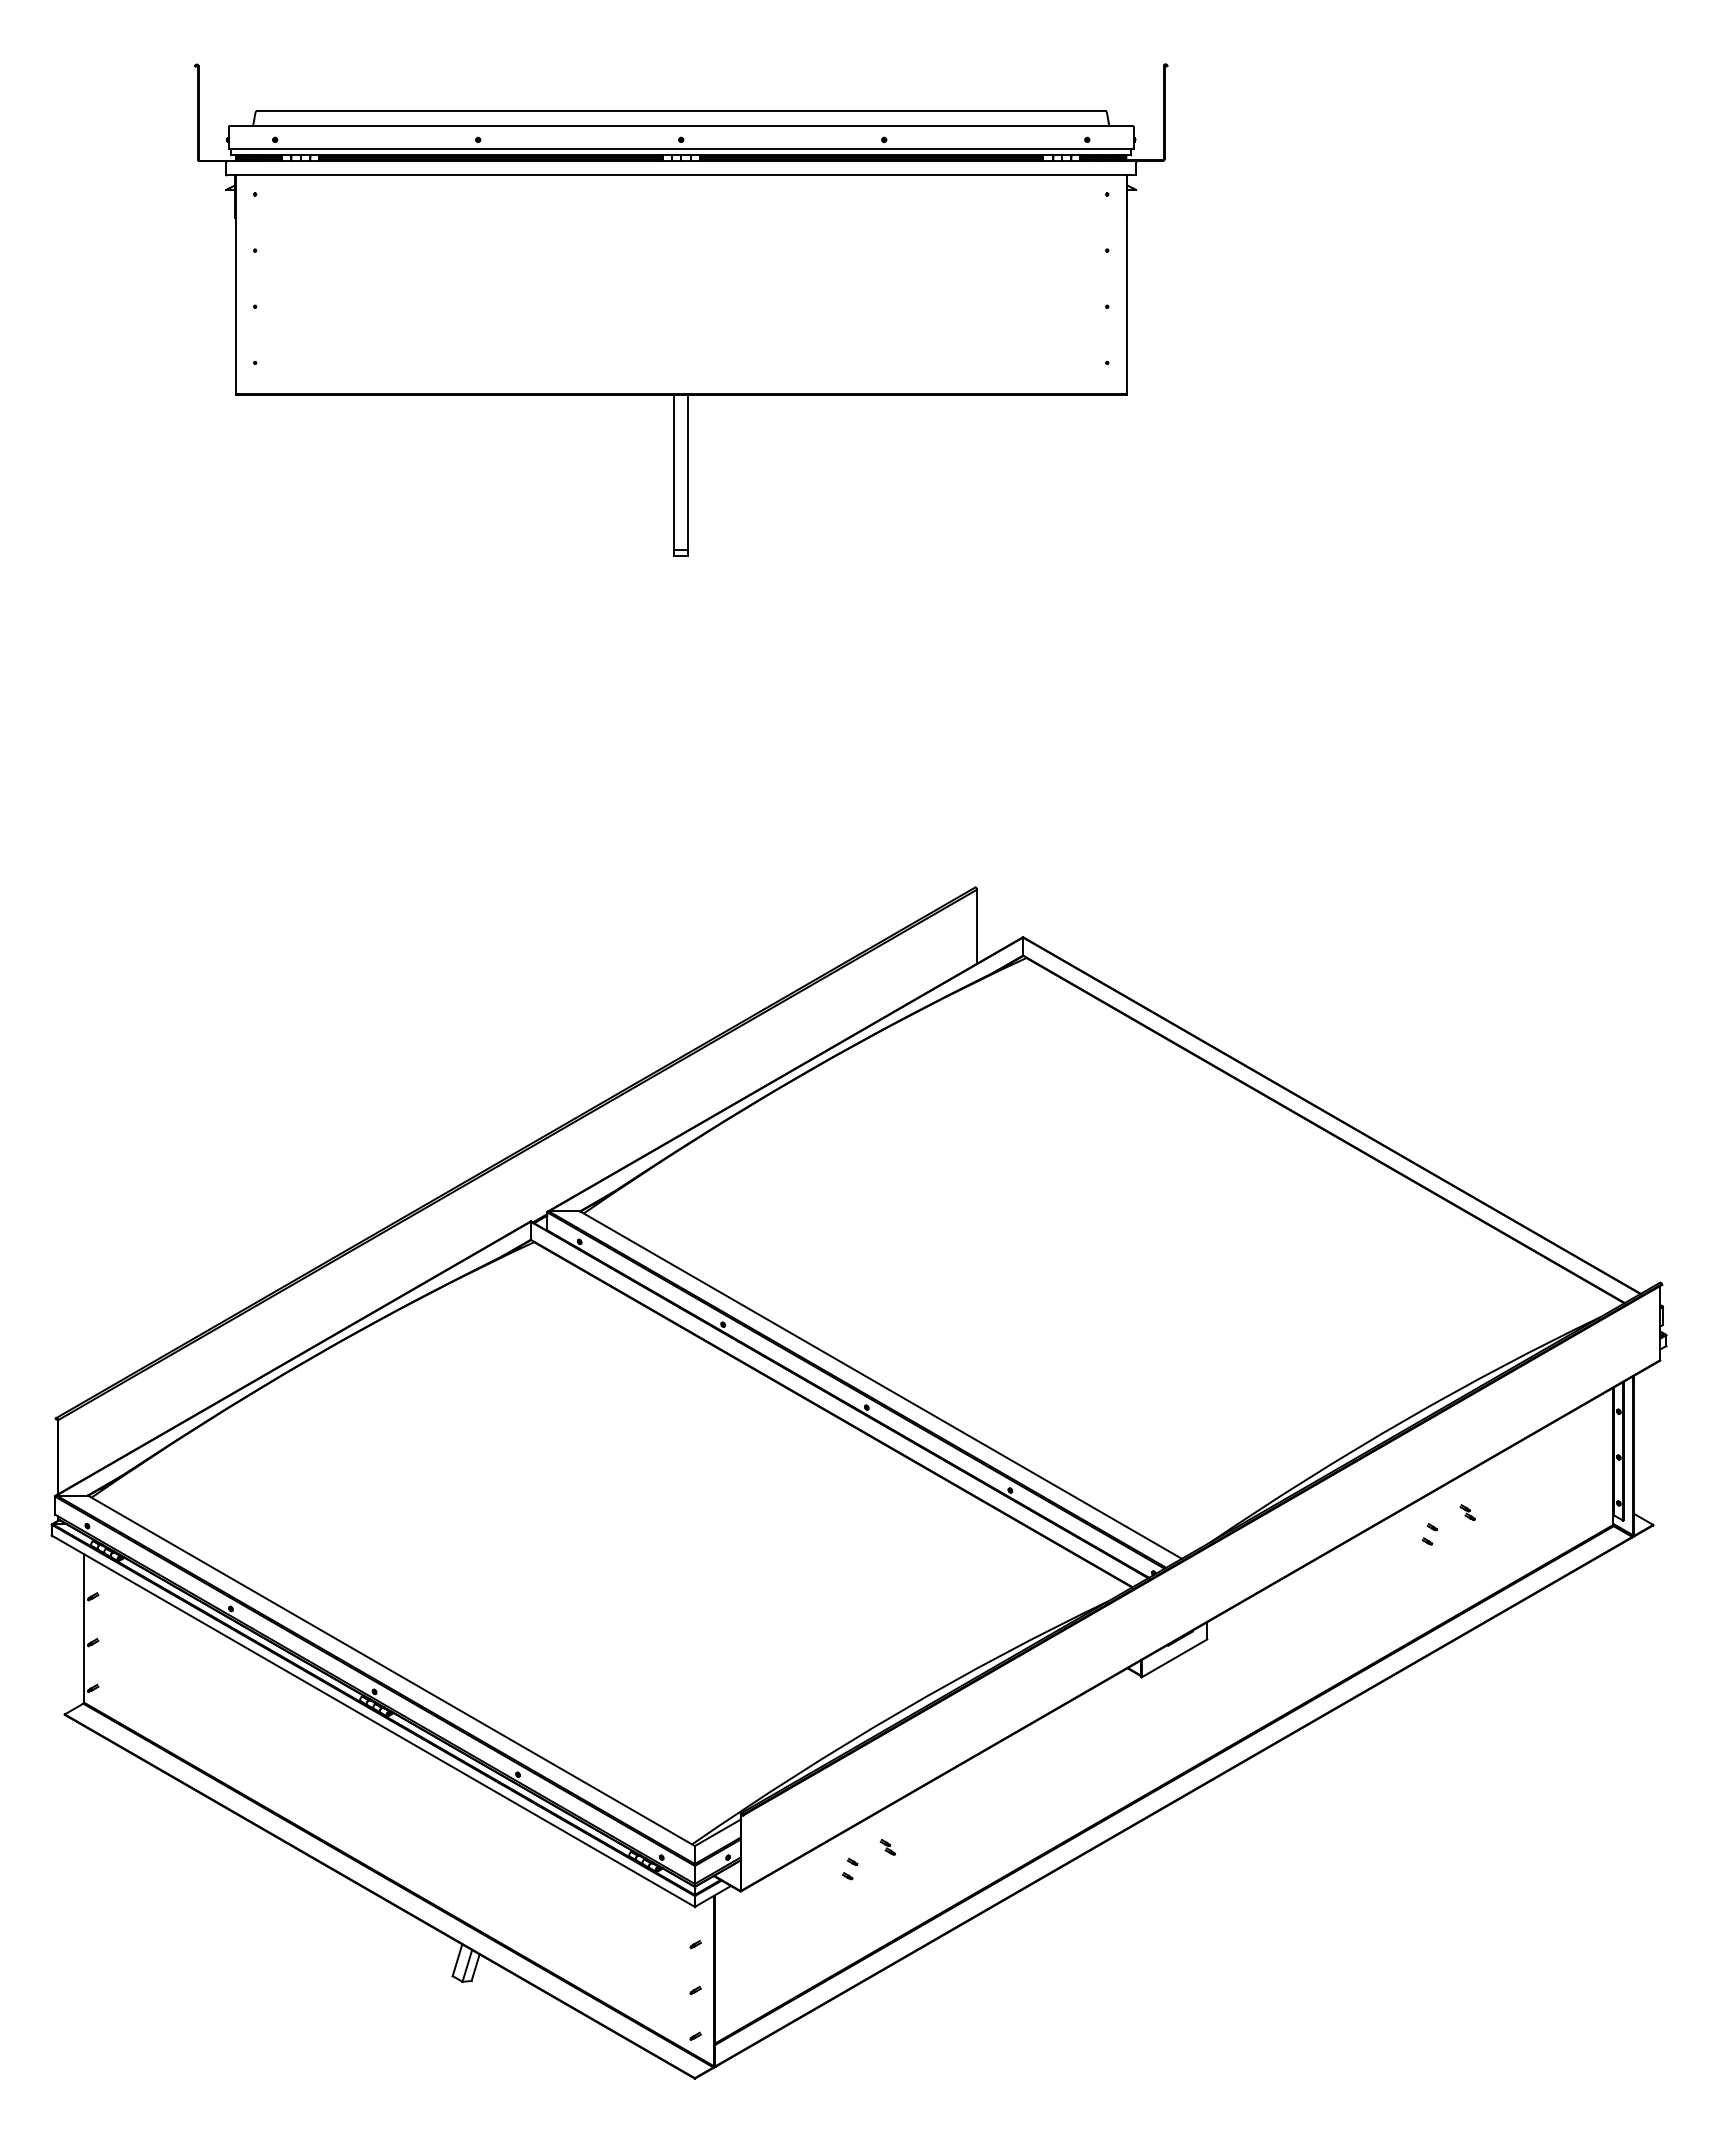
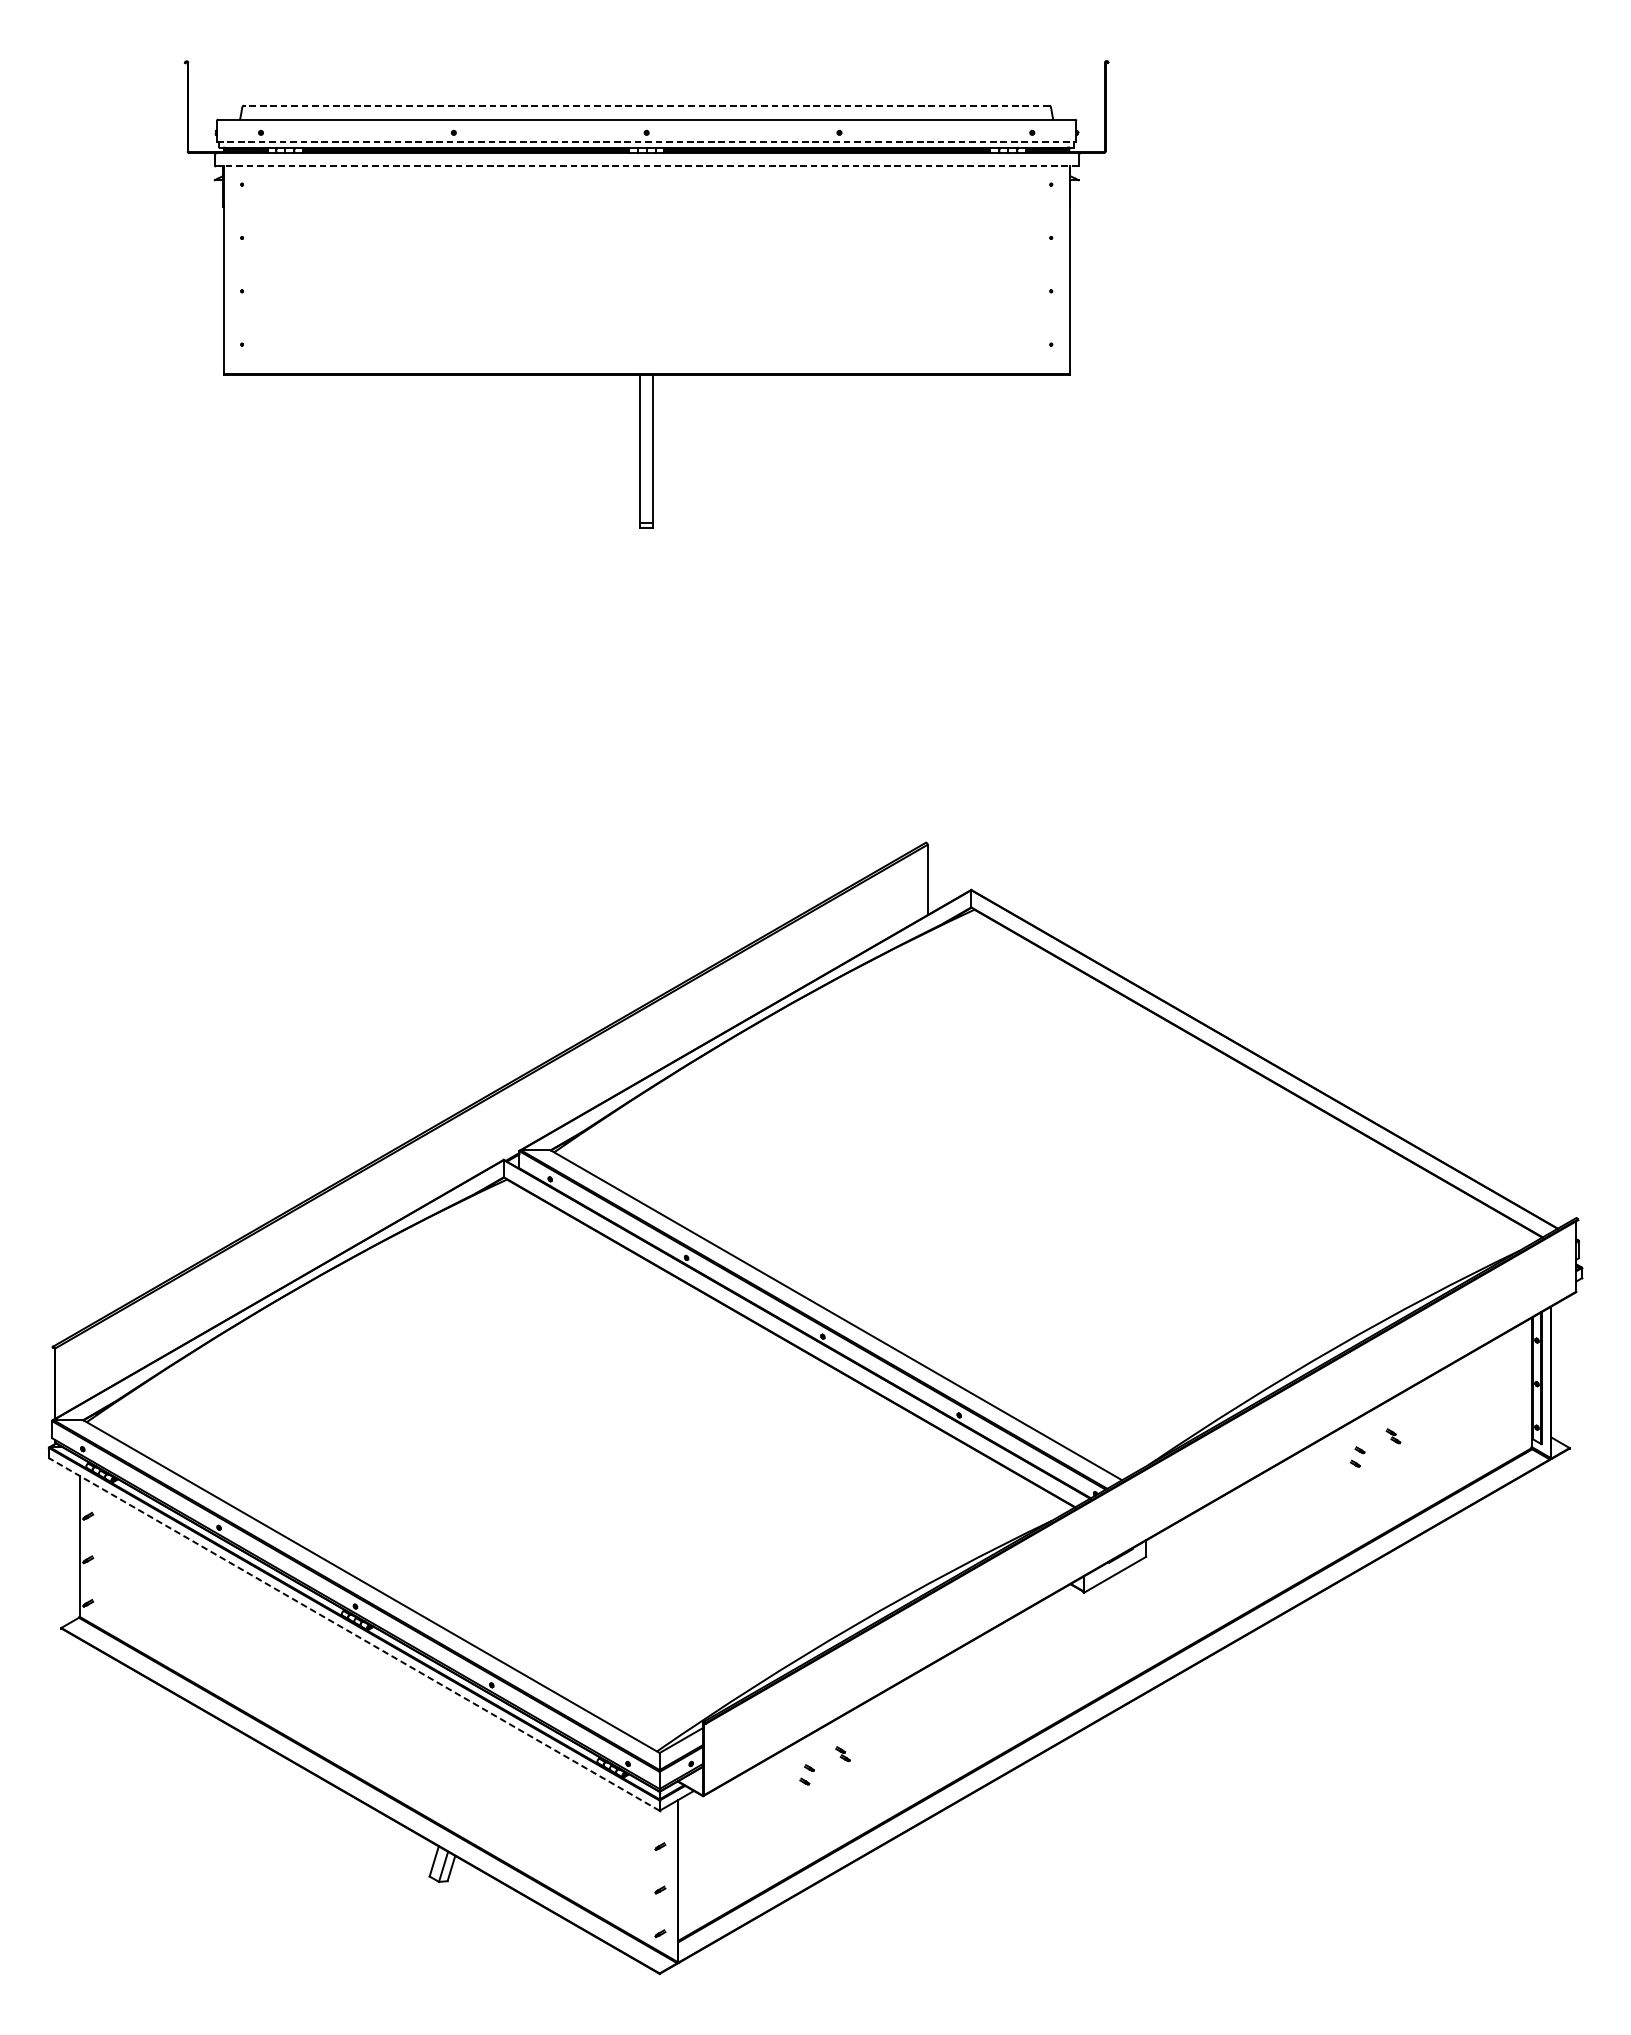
line: (681, 111) -> (646, 105), solid -> dashed
line: (681, 149) -> (646, 141), solid -> dashed
line: (681, 174) -> (646, 165), solid -> dashed
line: (372, 1720) -> (353, 1633), solid -> dashed

